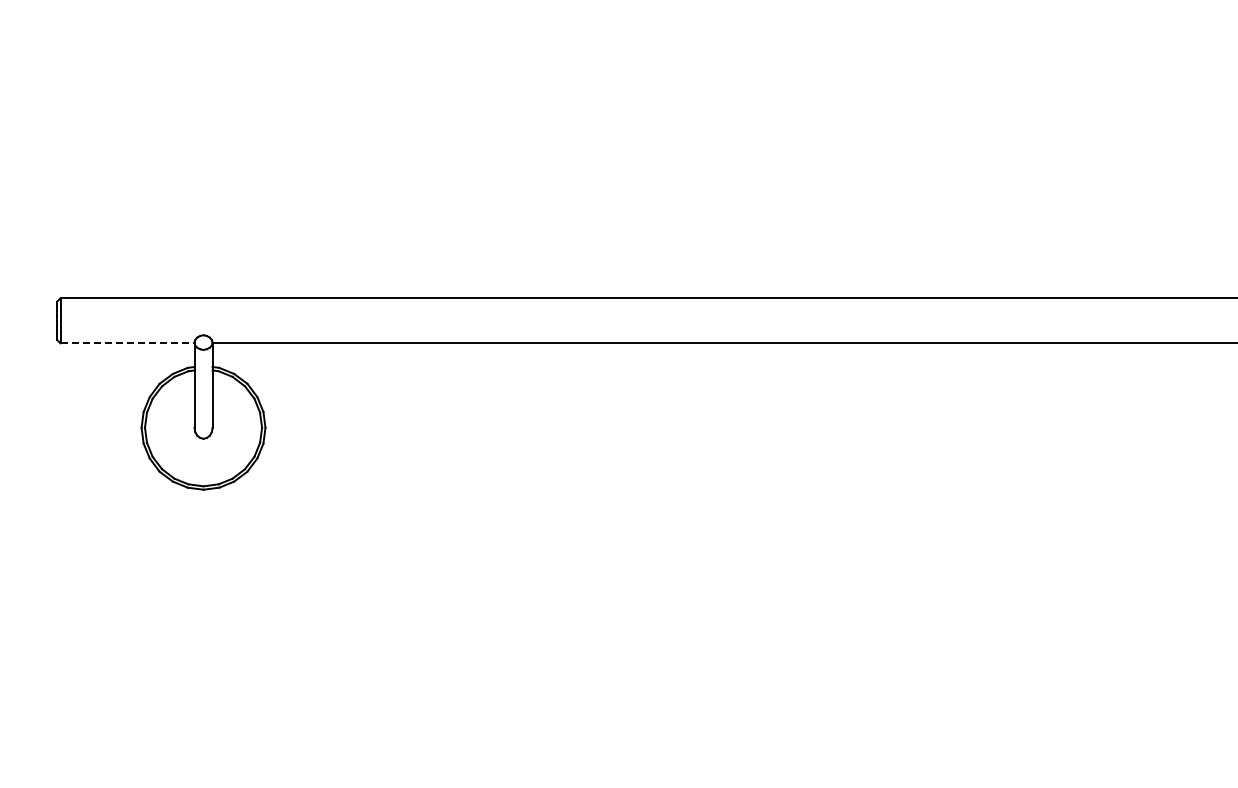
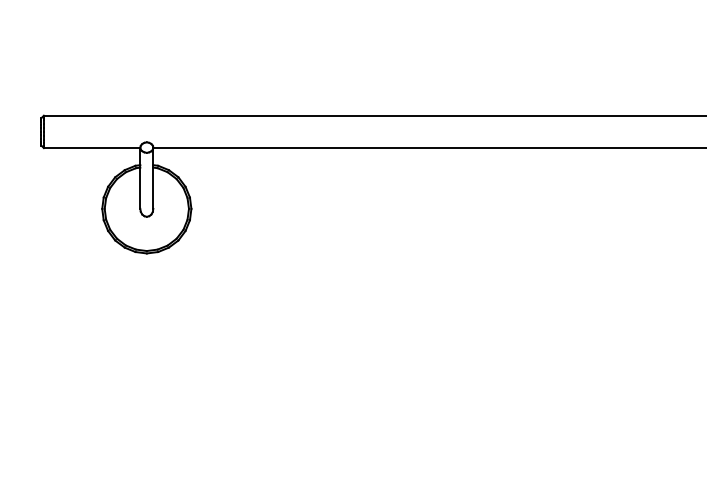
line: (128, 343) -> (92, 148), dashed -> solid

